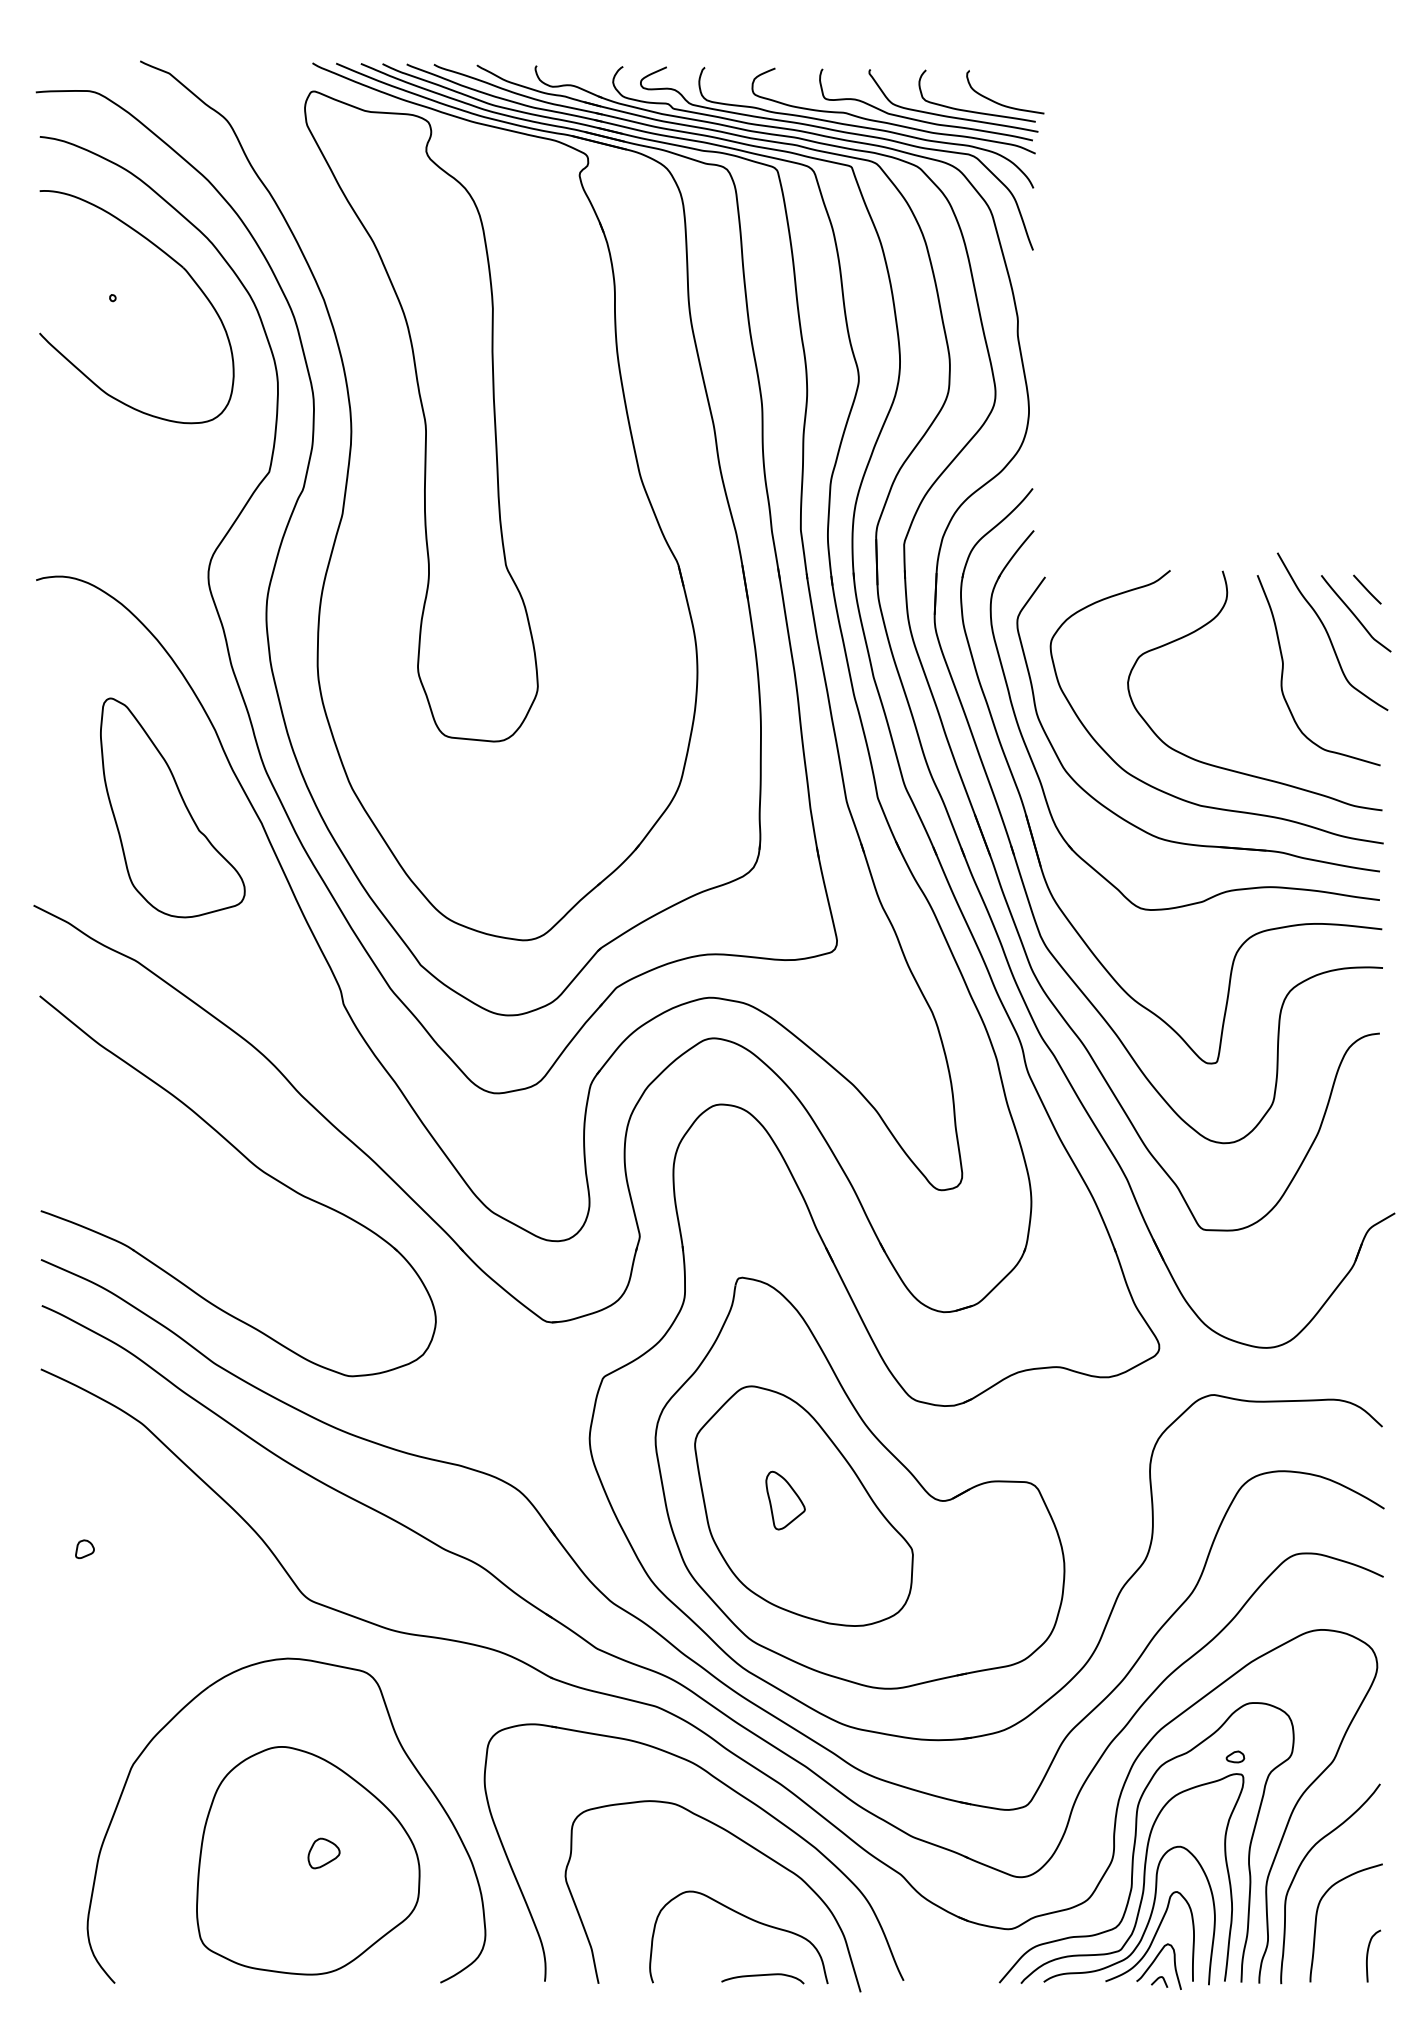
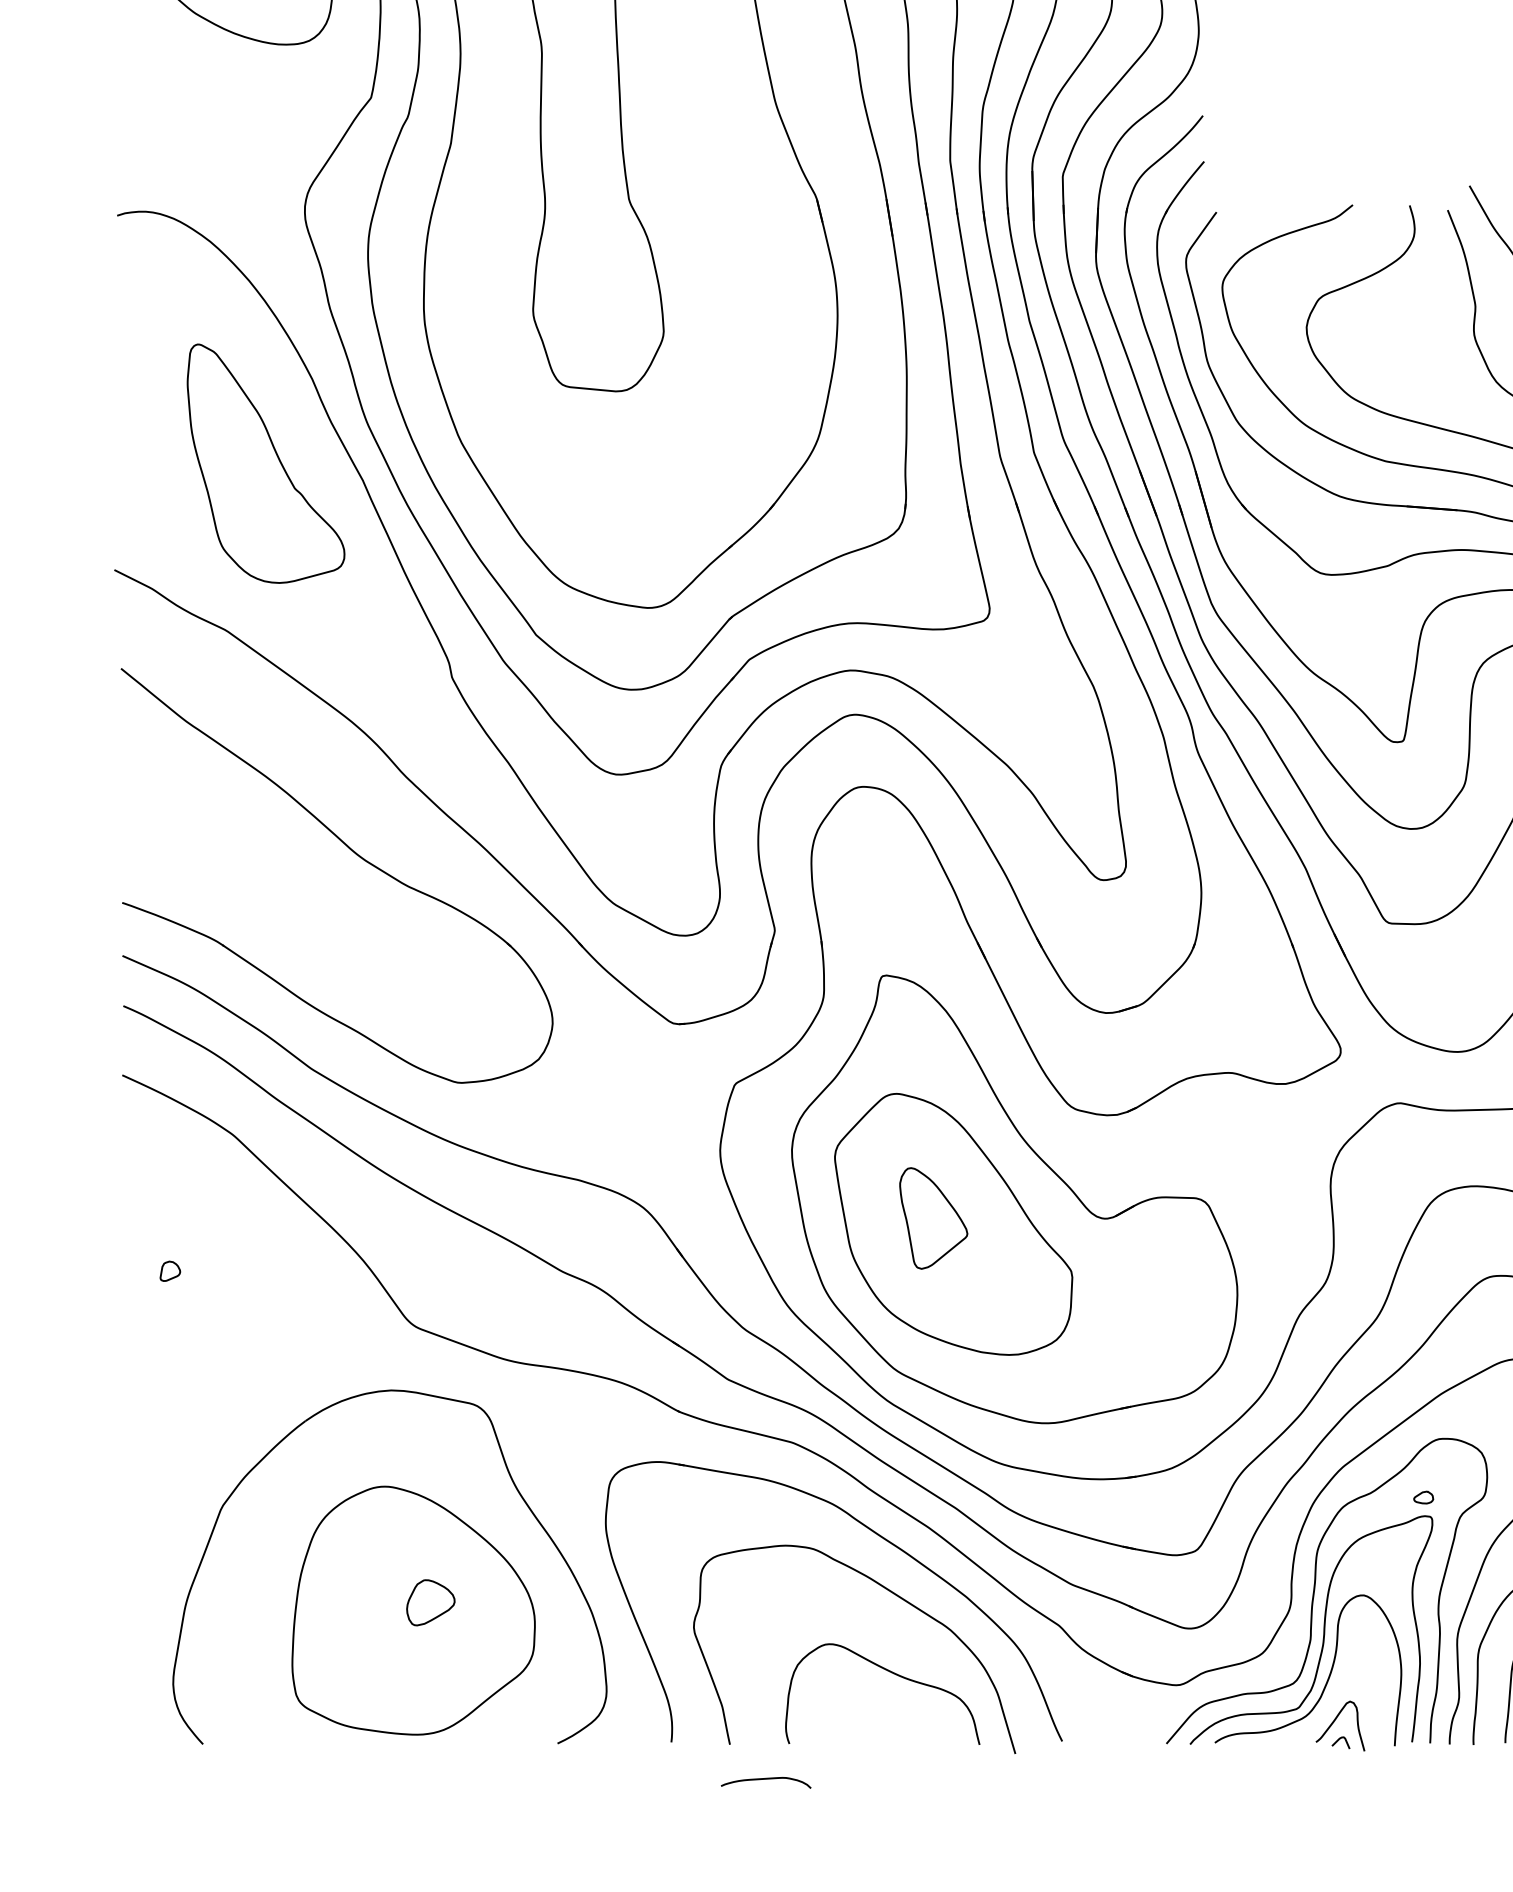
part: (785, 1500) -> (933, 1218), size x1.6
part: (323, 1853) -> (430, 1602), size x1.4
curve: (1152, 1938) -> (1333, 1695), removed
curve: (761, 1976) -> (764, 1780), moved

